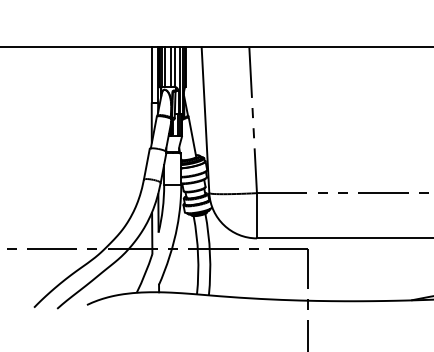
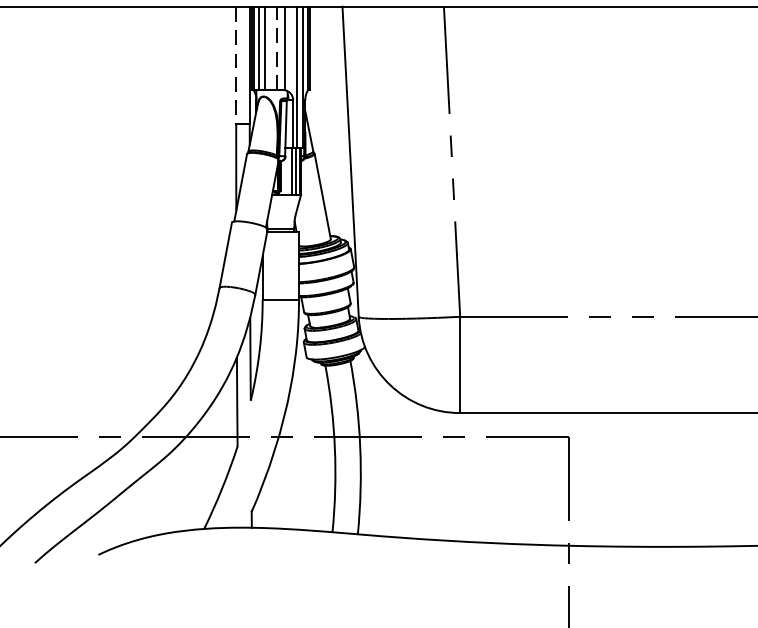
line: (170, 67) -> (276, 49), solid -> dashed
line: (151, 75) -> (235, 66), solid -> dashed

